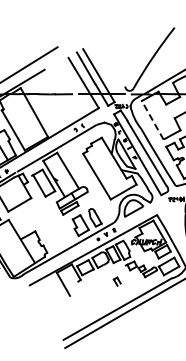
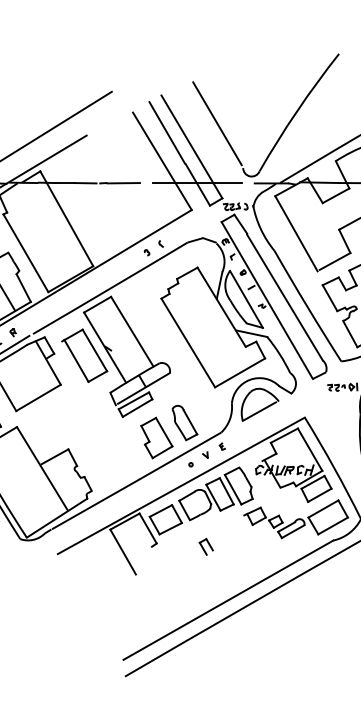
line: (111, 63) -> (216, 123), added
line: (152, 119) -> (295, 232), dashed -> solid
part: (116, 281) -> (204, 546), moved

